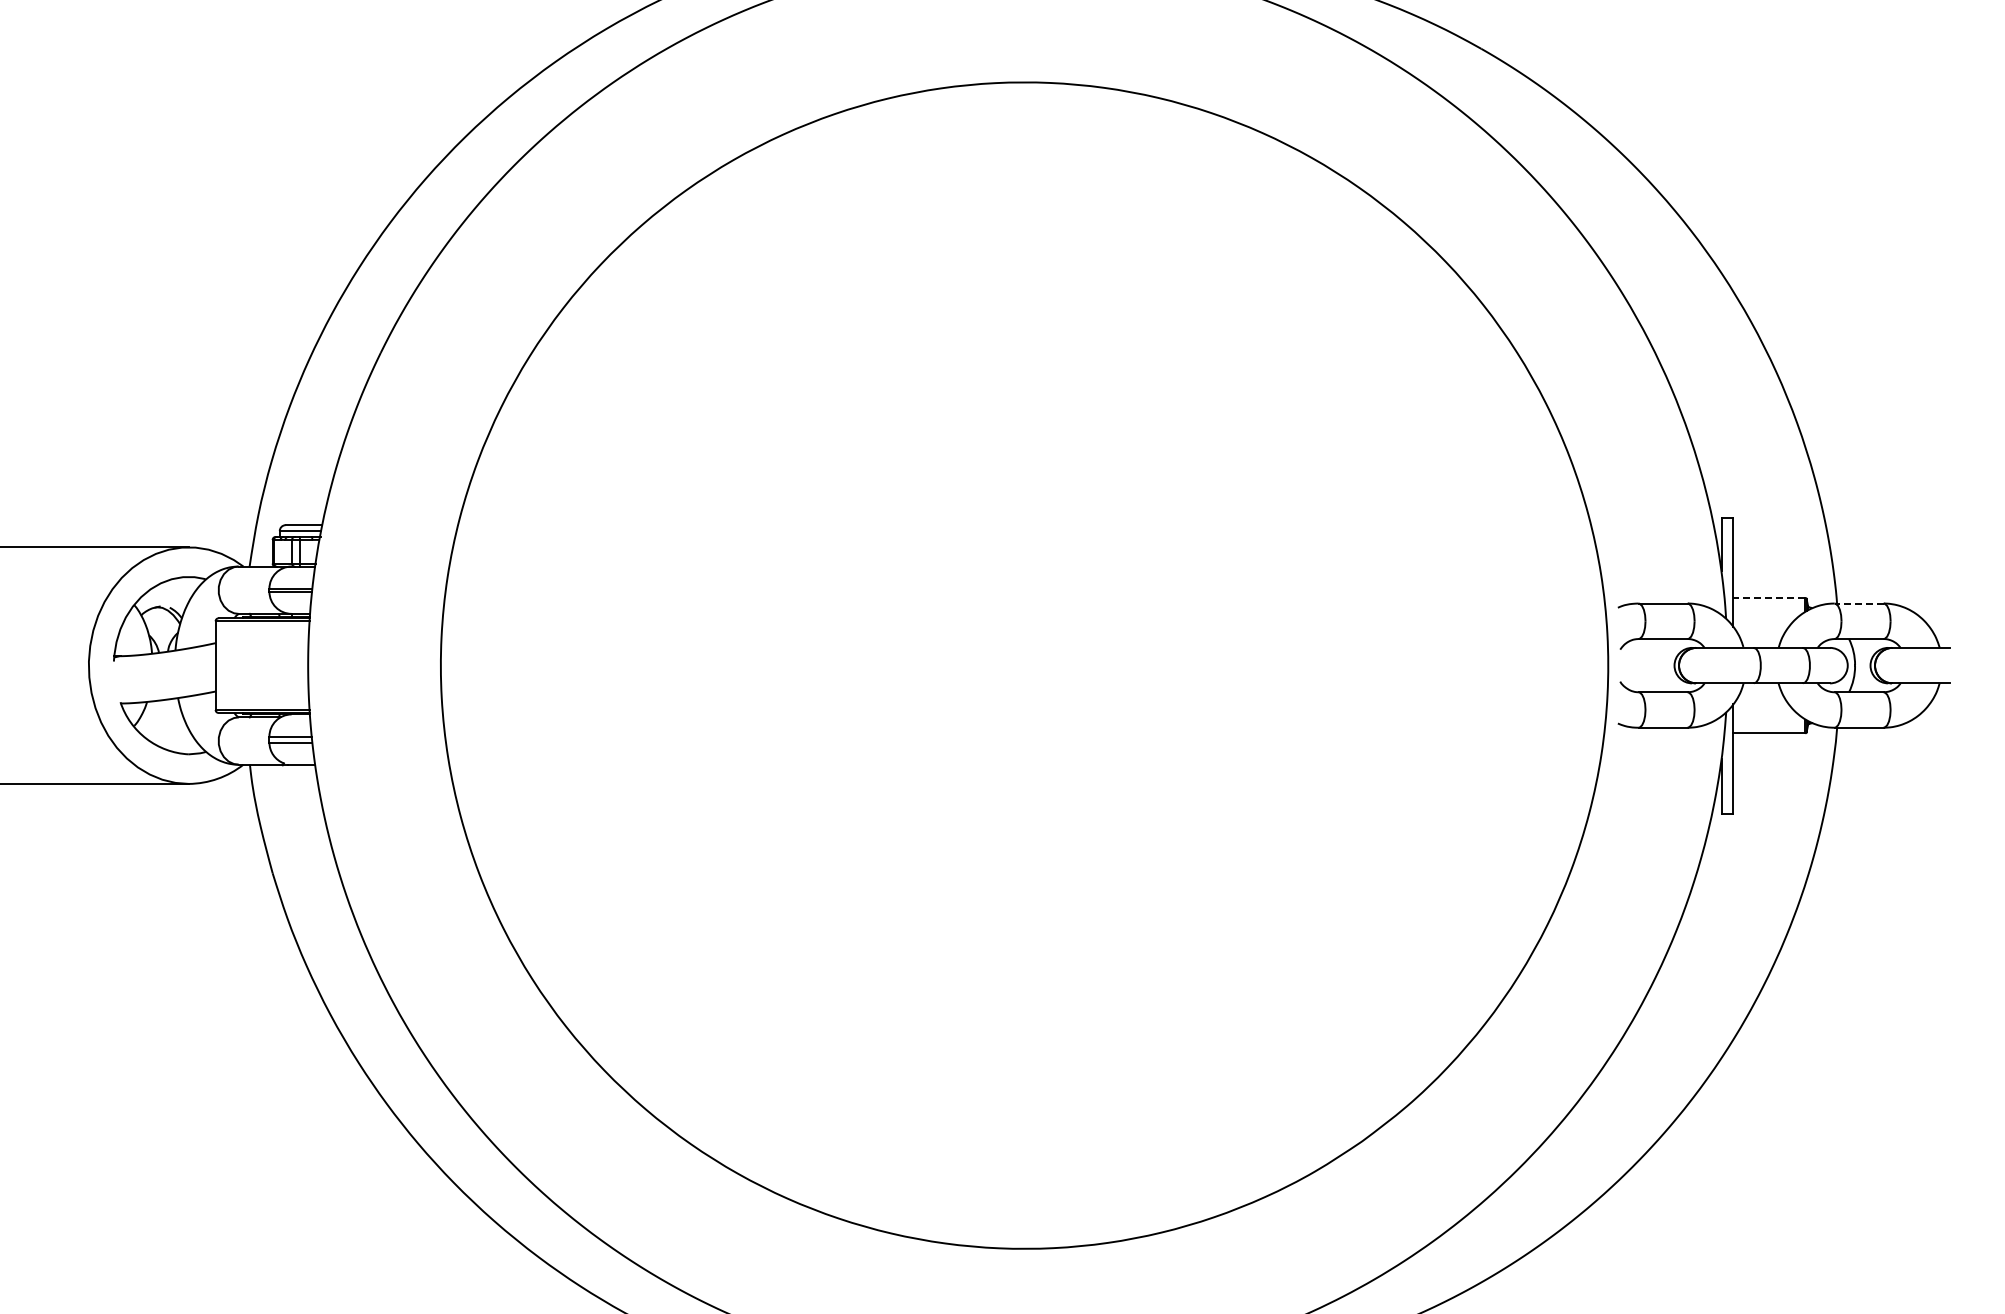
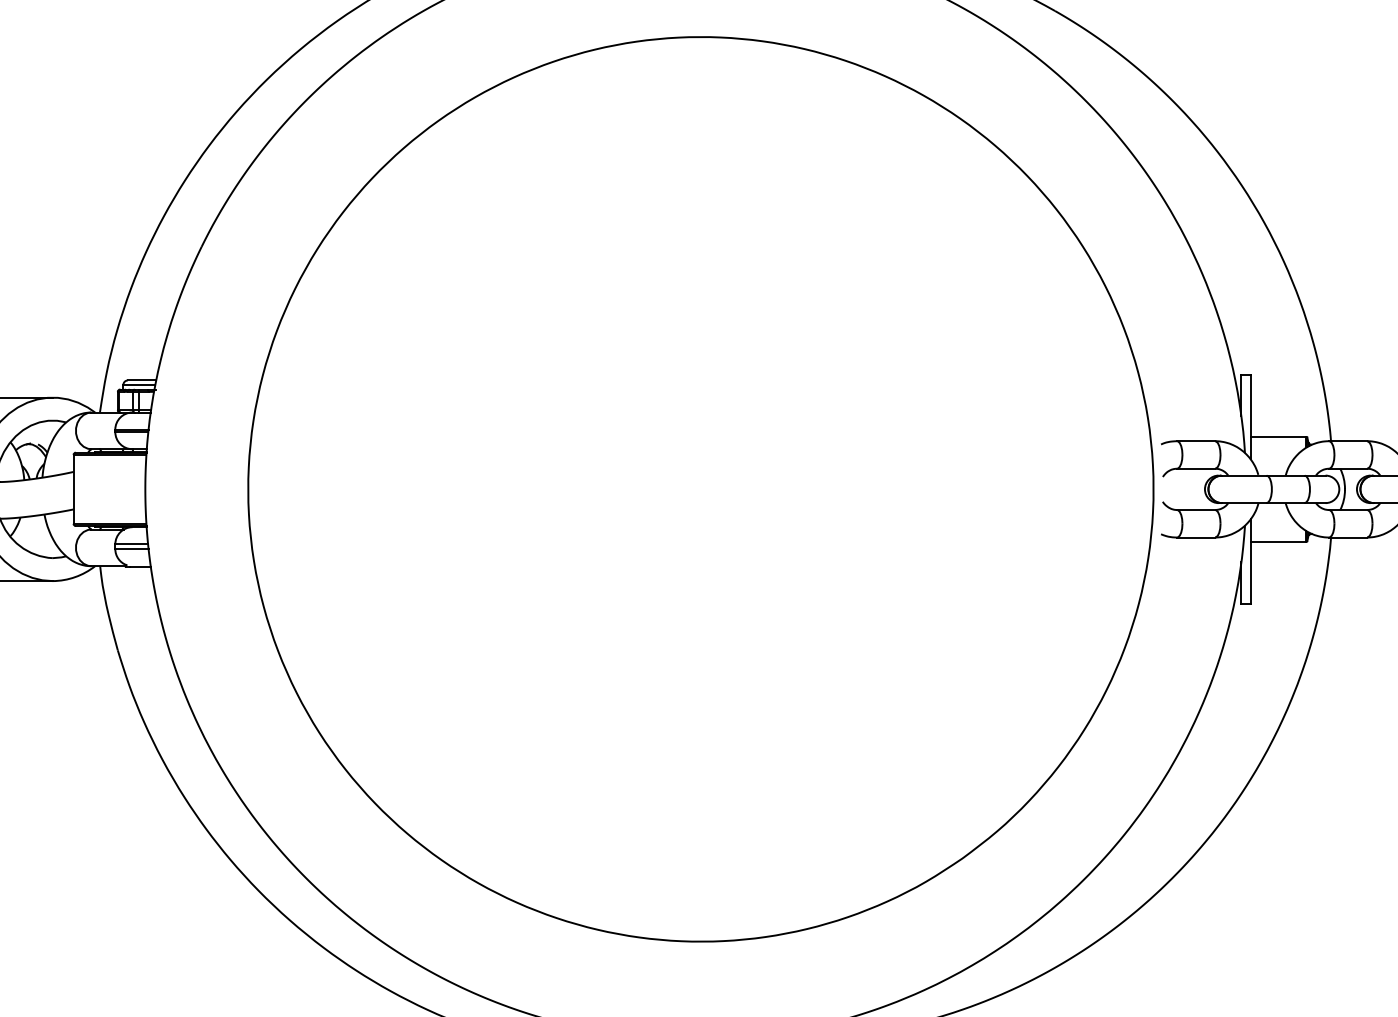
line: (1768, 597) -> (1277, 436), dashed -> solid
line: (1859, 603) -> (1348, 441), dashed -> solid

